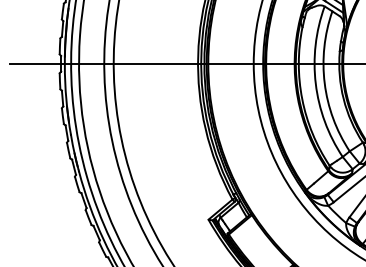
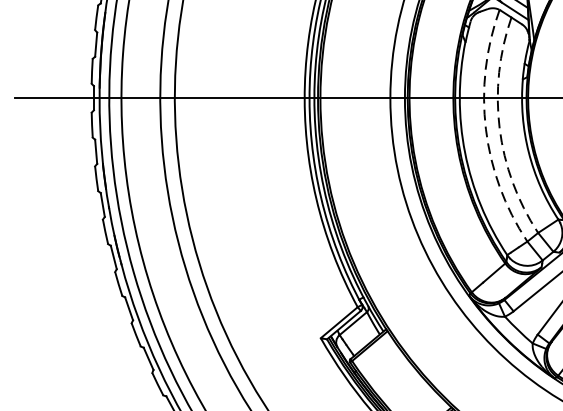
arc: (315, 83) -> (485, 128), solid -> dashed
arc: (324, 83) -> (499, 128), solid -> dashed

